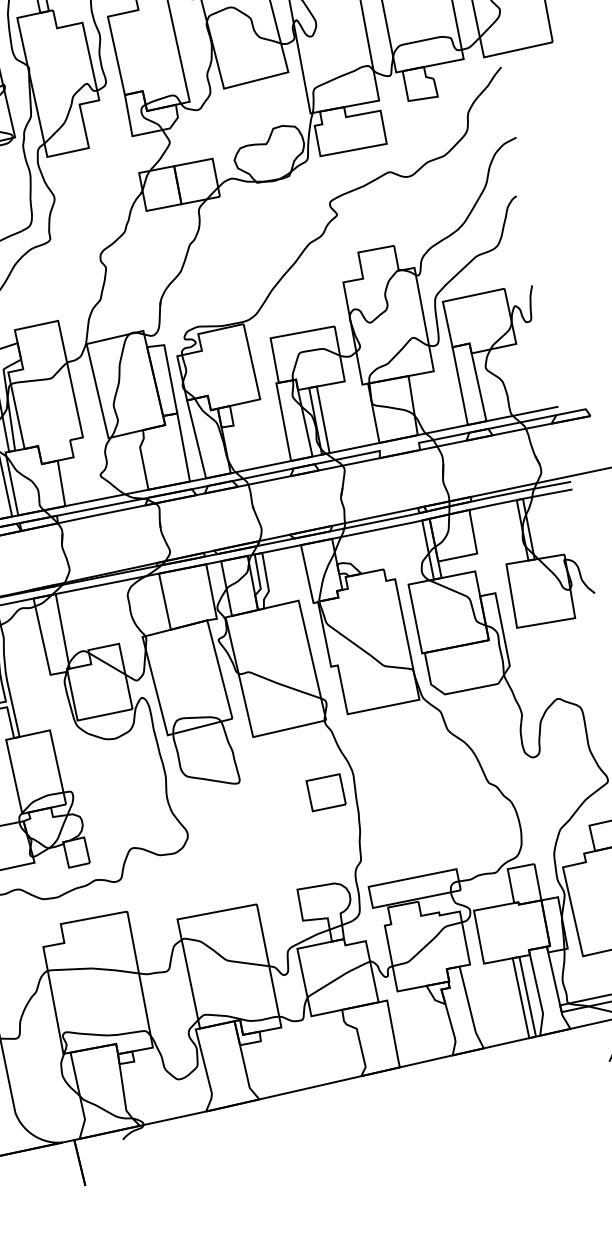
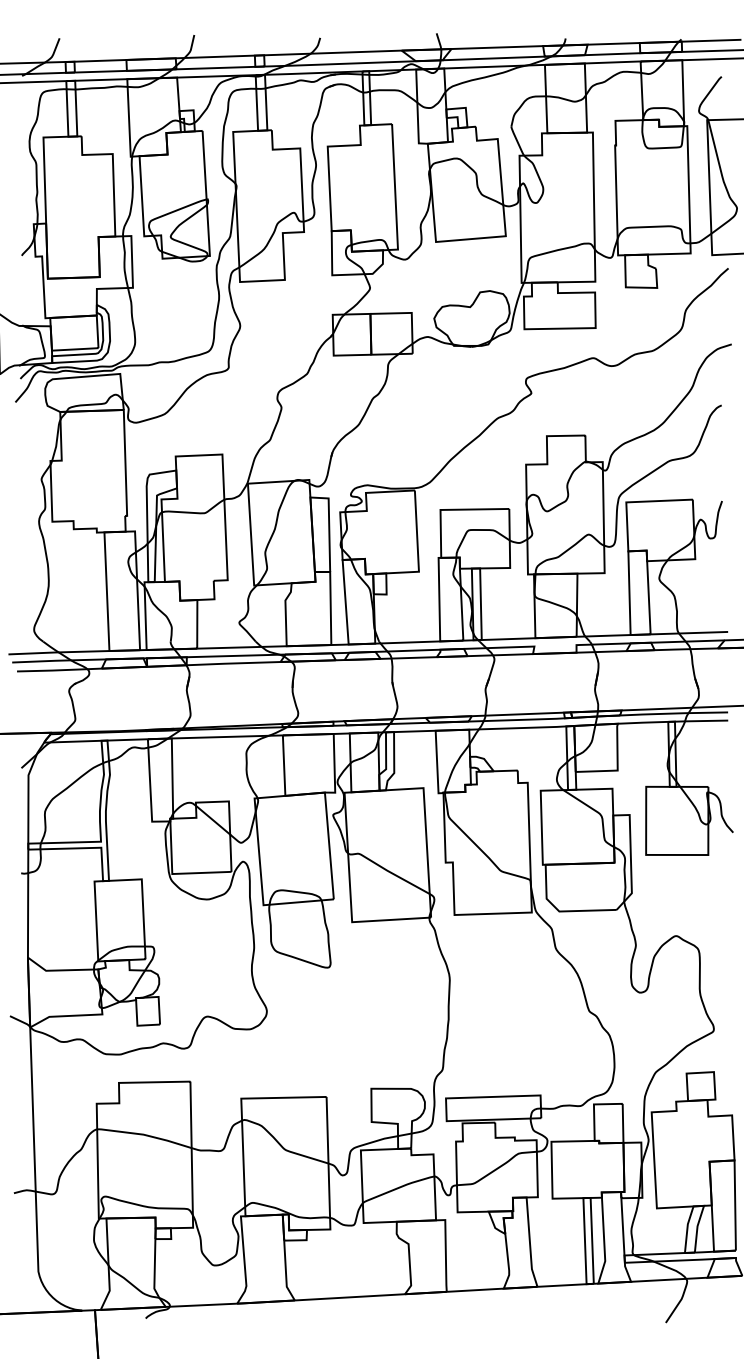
part: (326, 792) -> (418, 992), removed

